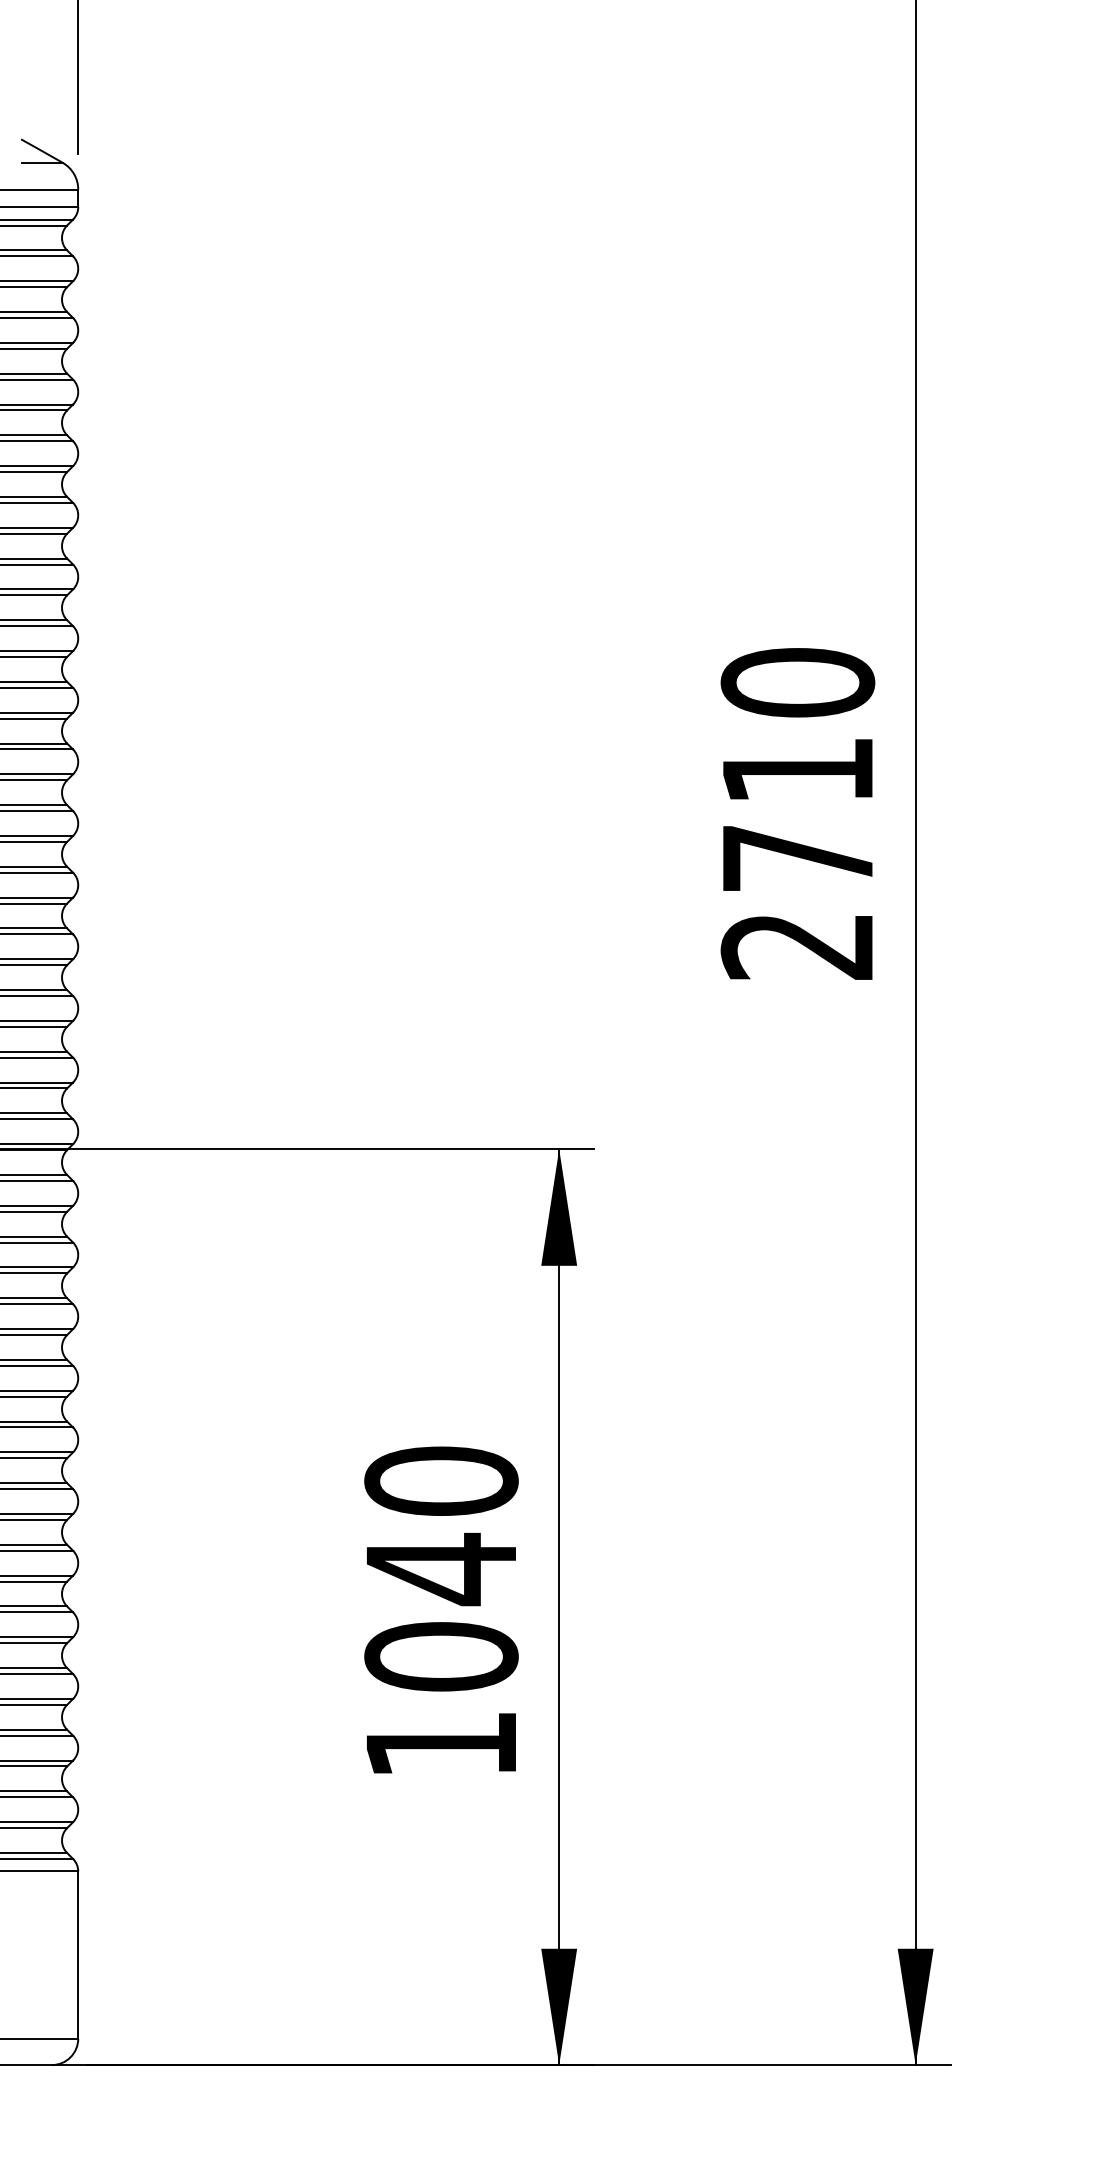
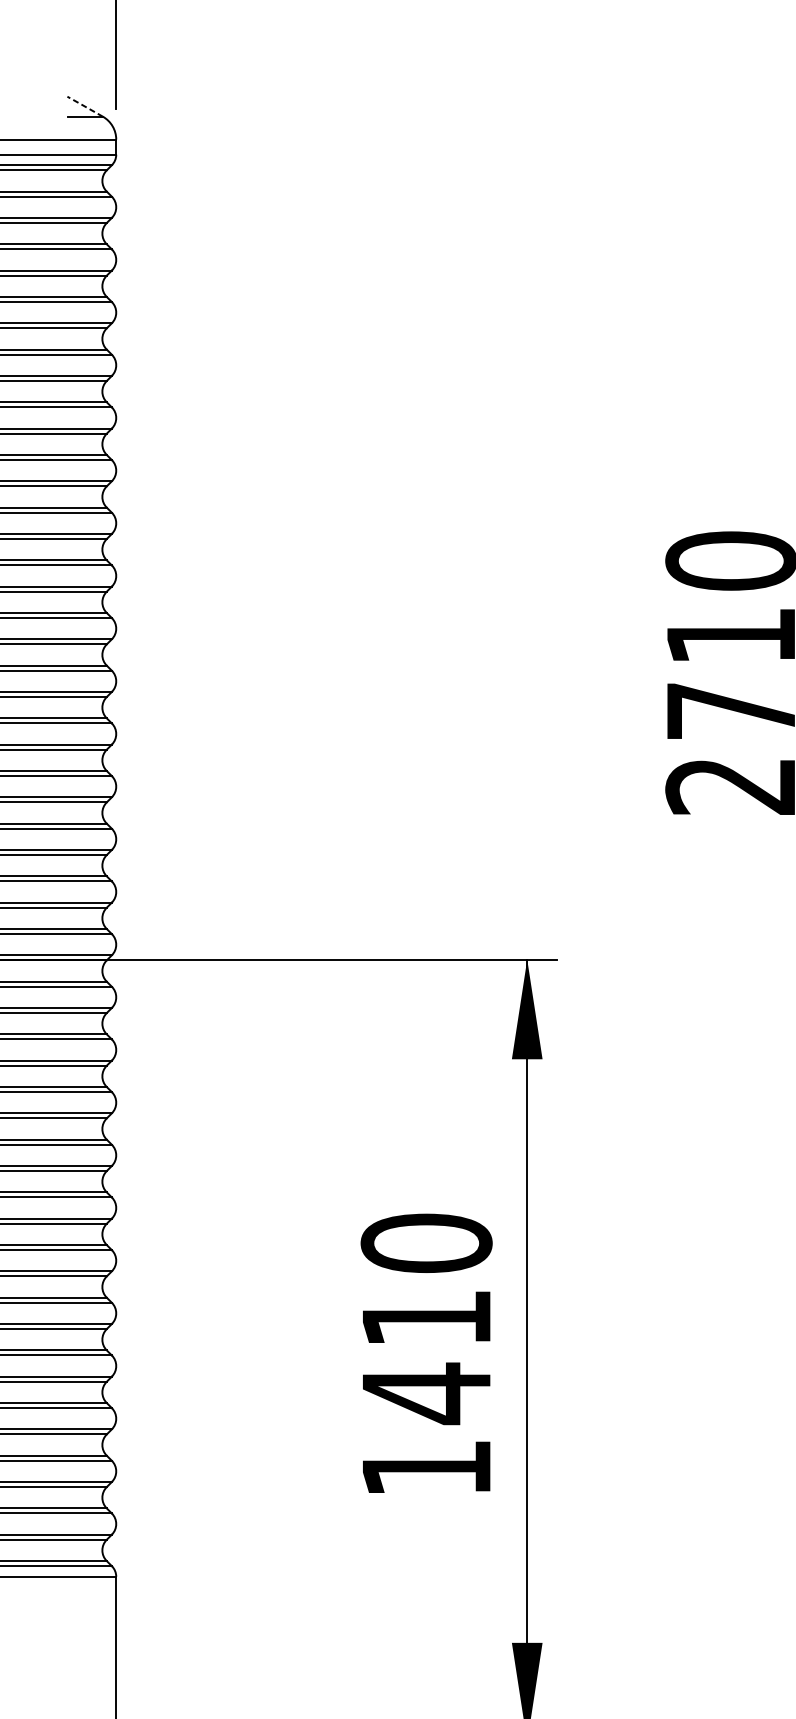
line: (41, 150) -> (84, 106), solid -> dashed
text: (441, 1612) -> (426, 1355), 1040 -> 1410

